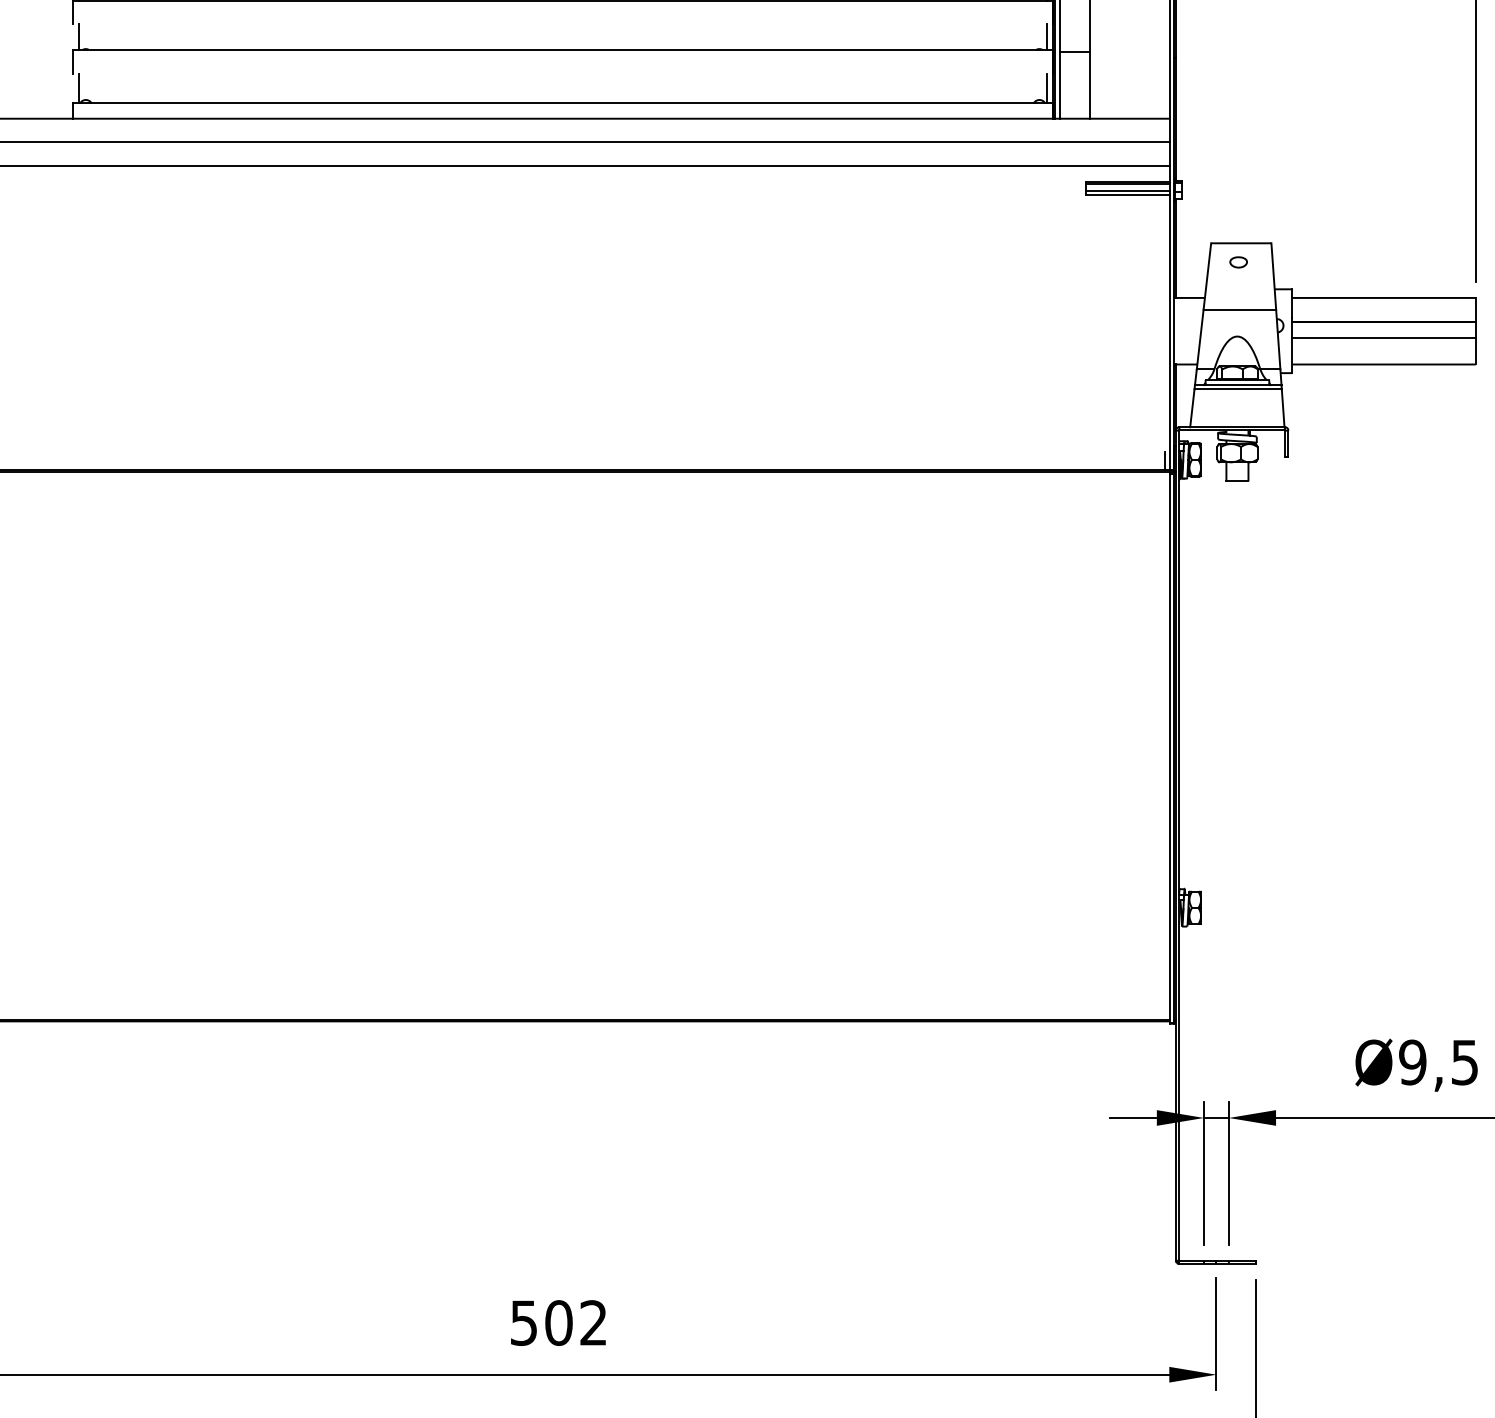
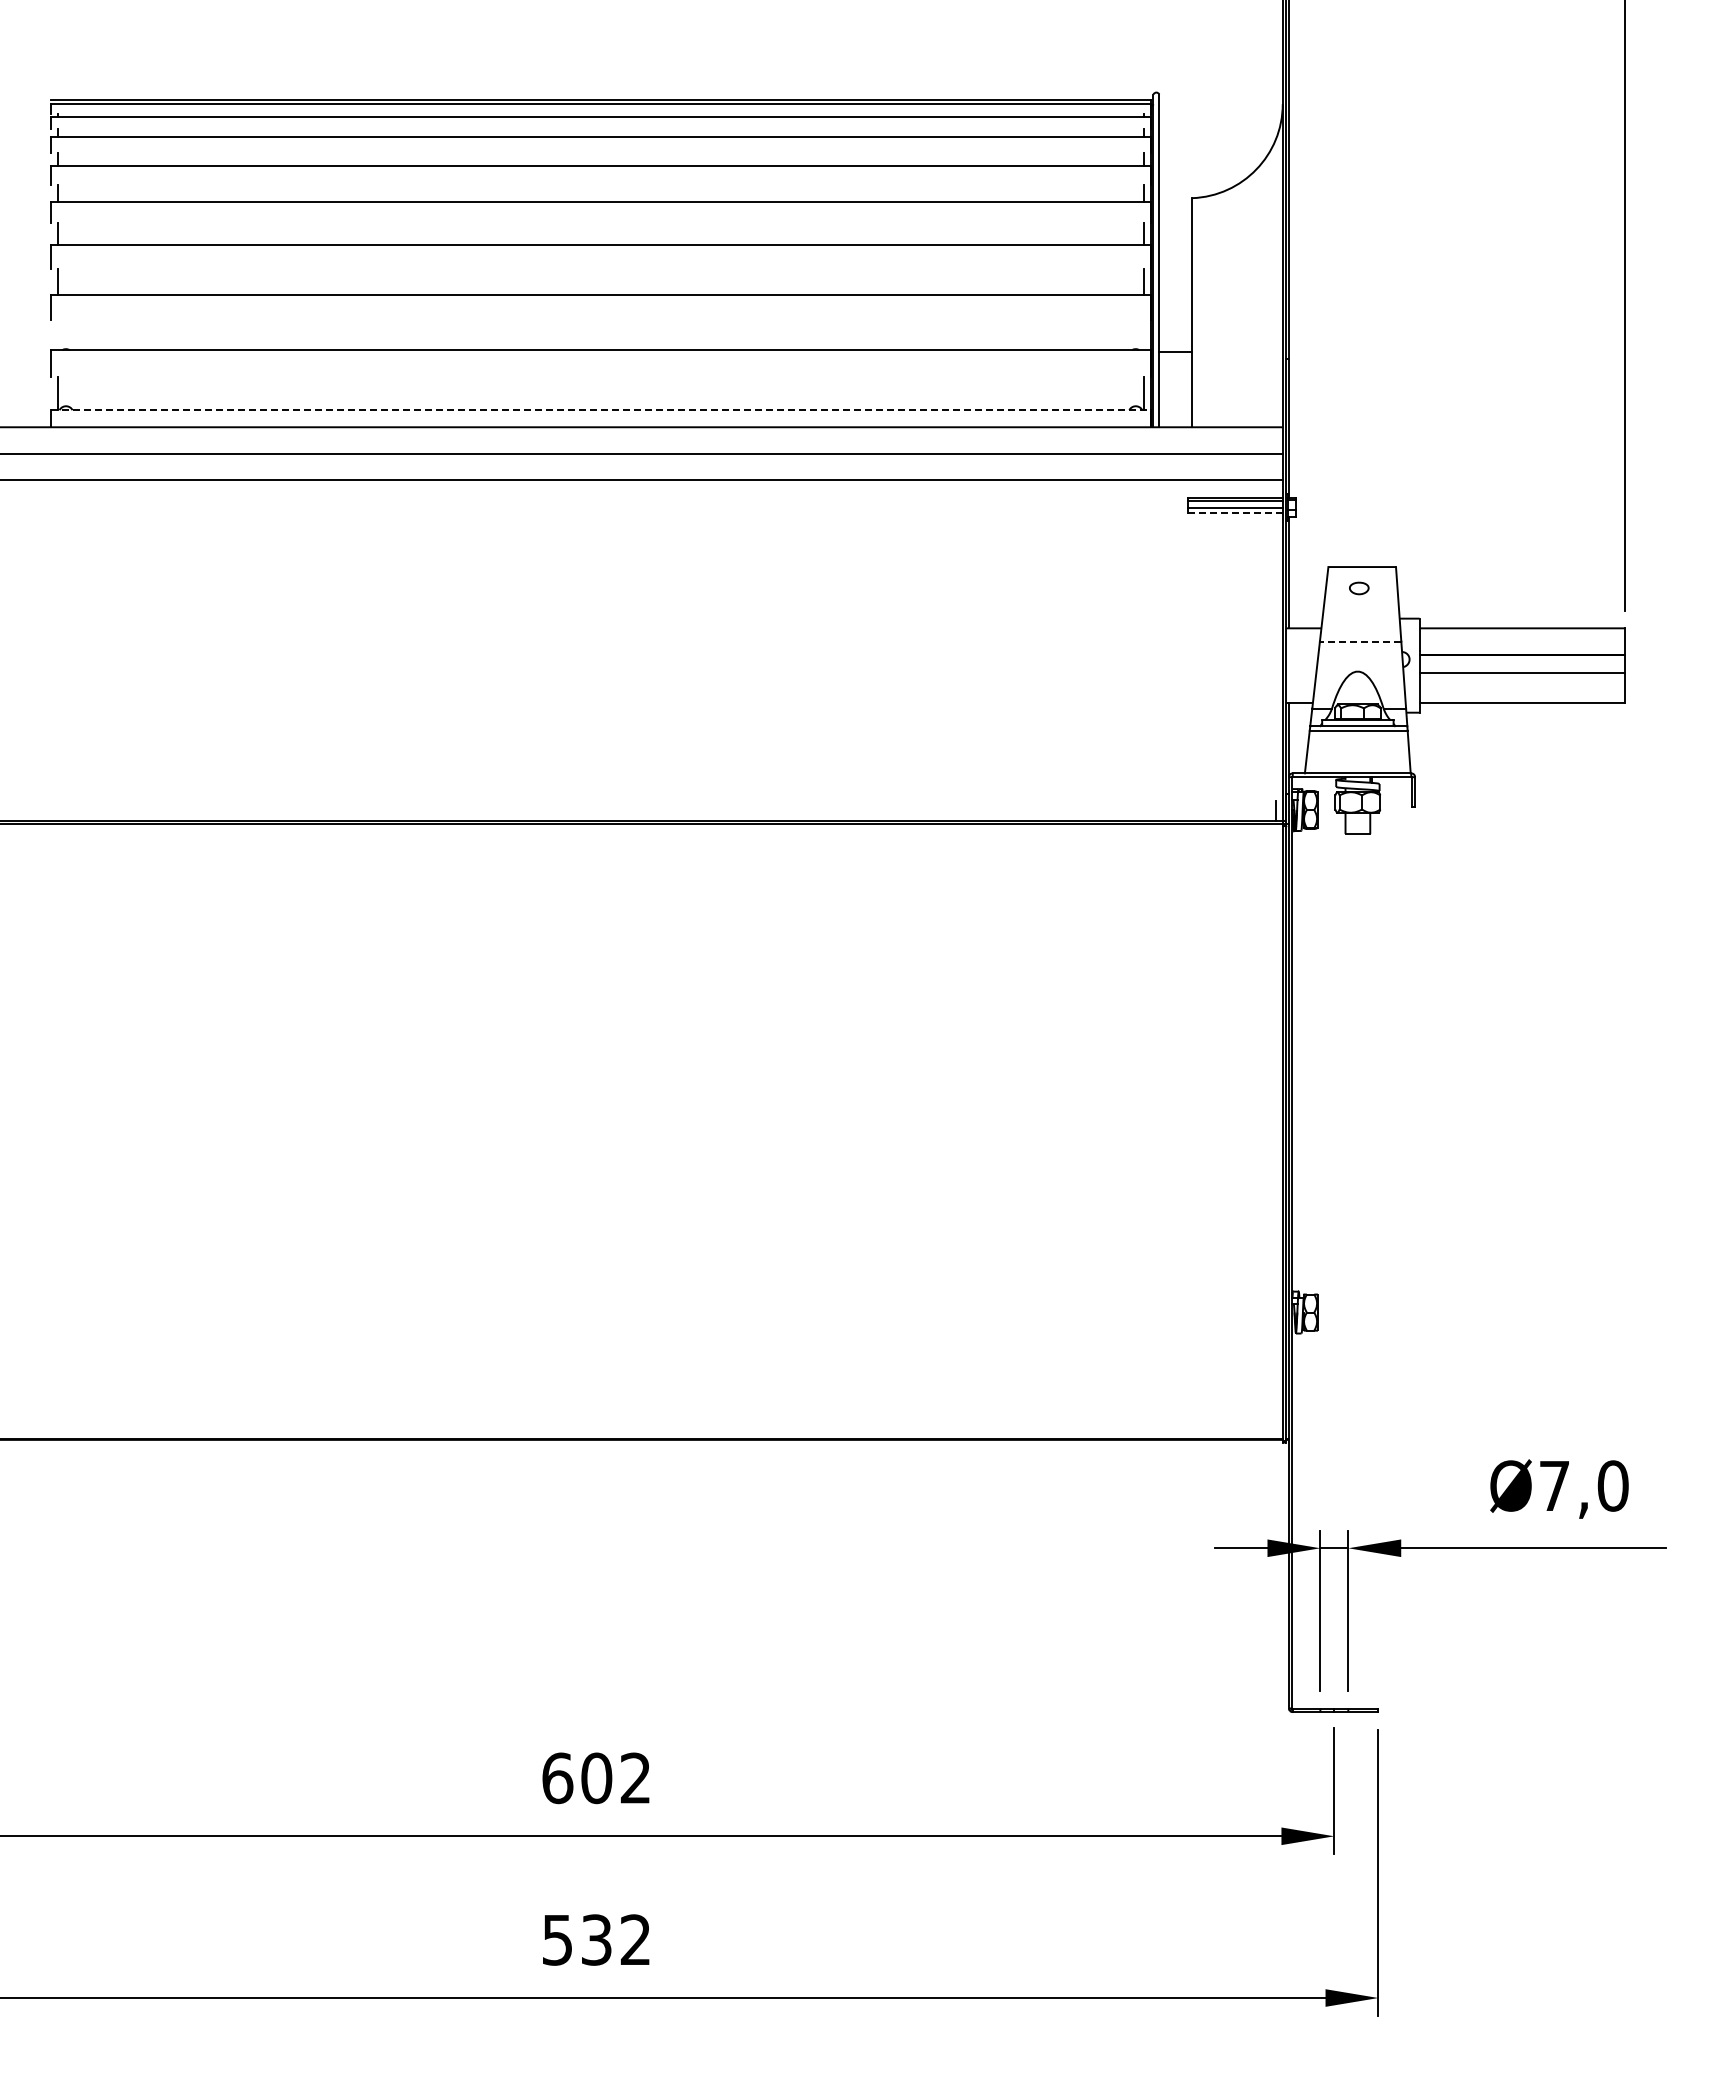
line: (78, 36) -> (57, 335), removed
line: (1047, 36) -> (1144, 335), removed
line: (562, 103) -> (600, 410), solid -> dashed
line: (1127, 194) -> (1234, 512), solid -> dashed
line: (1239, 309) -> (1360, 641), solid -> dashed
text: (1438, 1062) -> (1583, 1485), Ø9,5 -> Ø7,0
text: (523, 1323) -> (557, 1778), 502 -> 602

